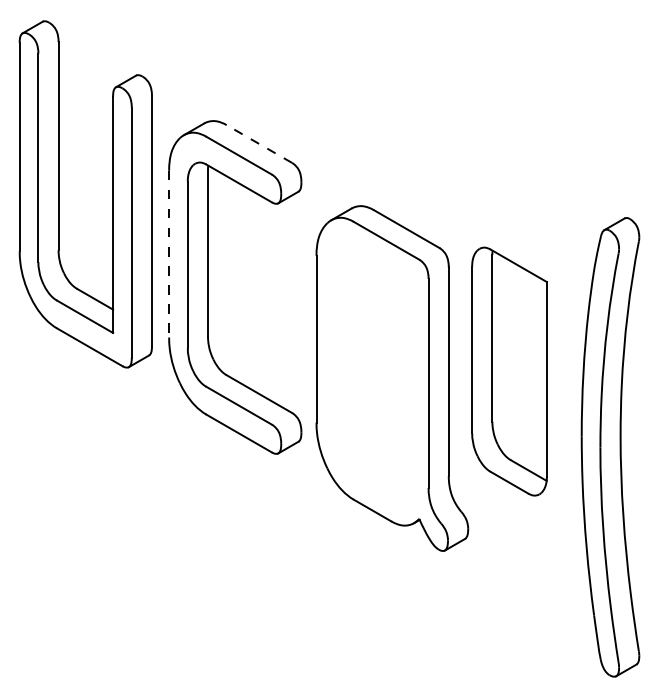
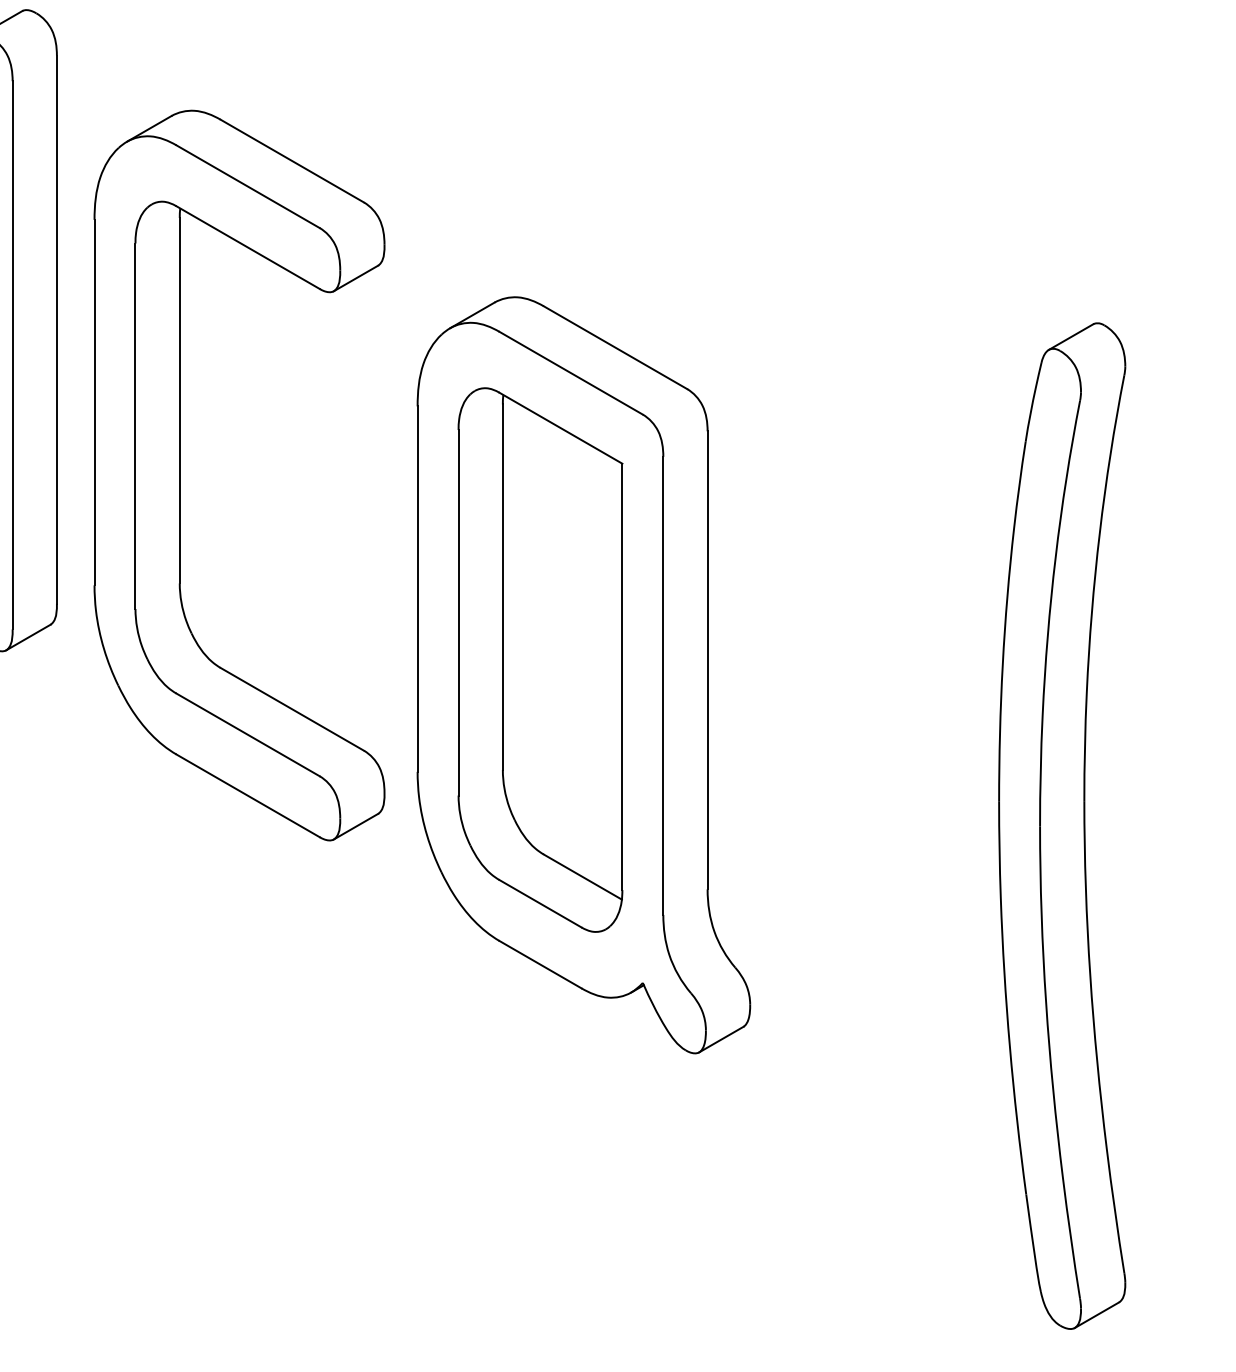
line: (259, 144) -> (292, 162), dashed -> solid
line: (169, 254) -> (95, 403), dashed -> solid
part: (509, 371) -> (540, 659), moved

